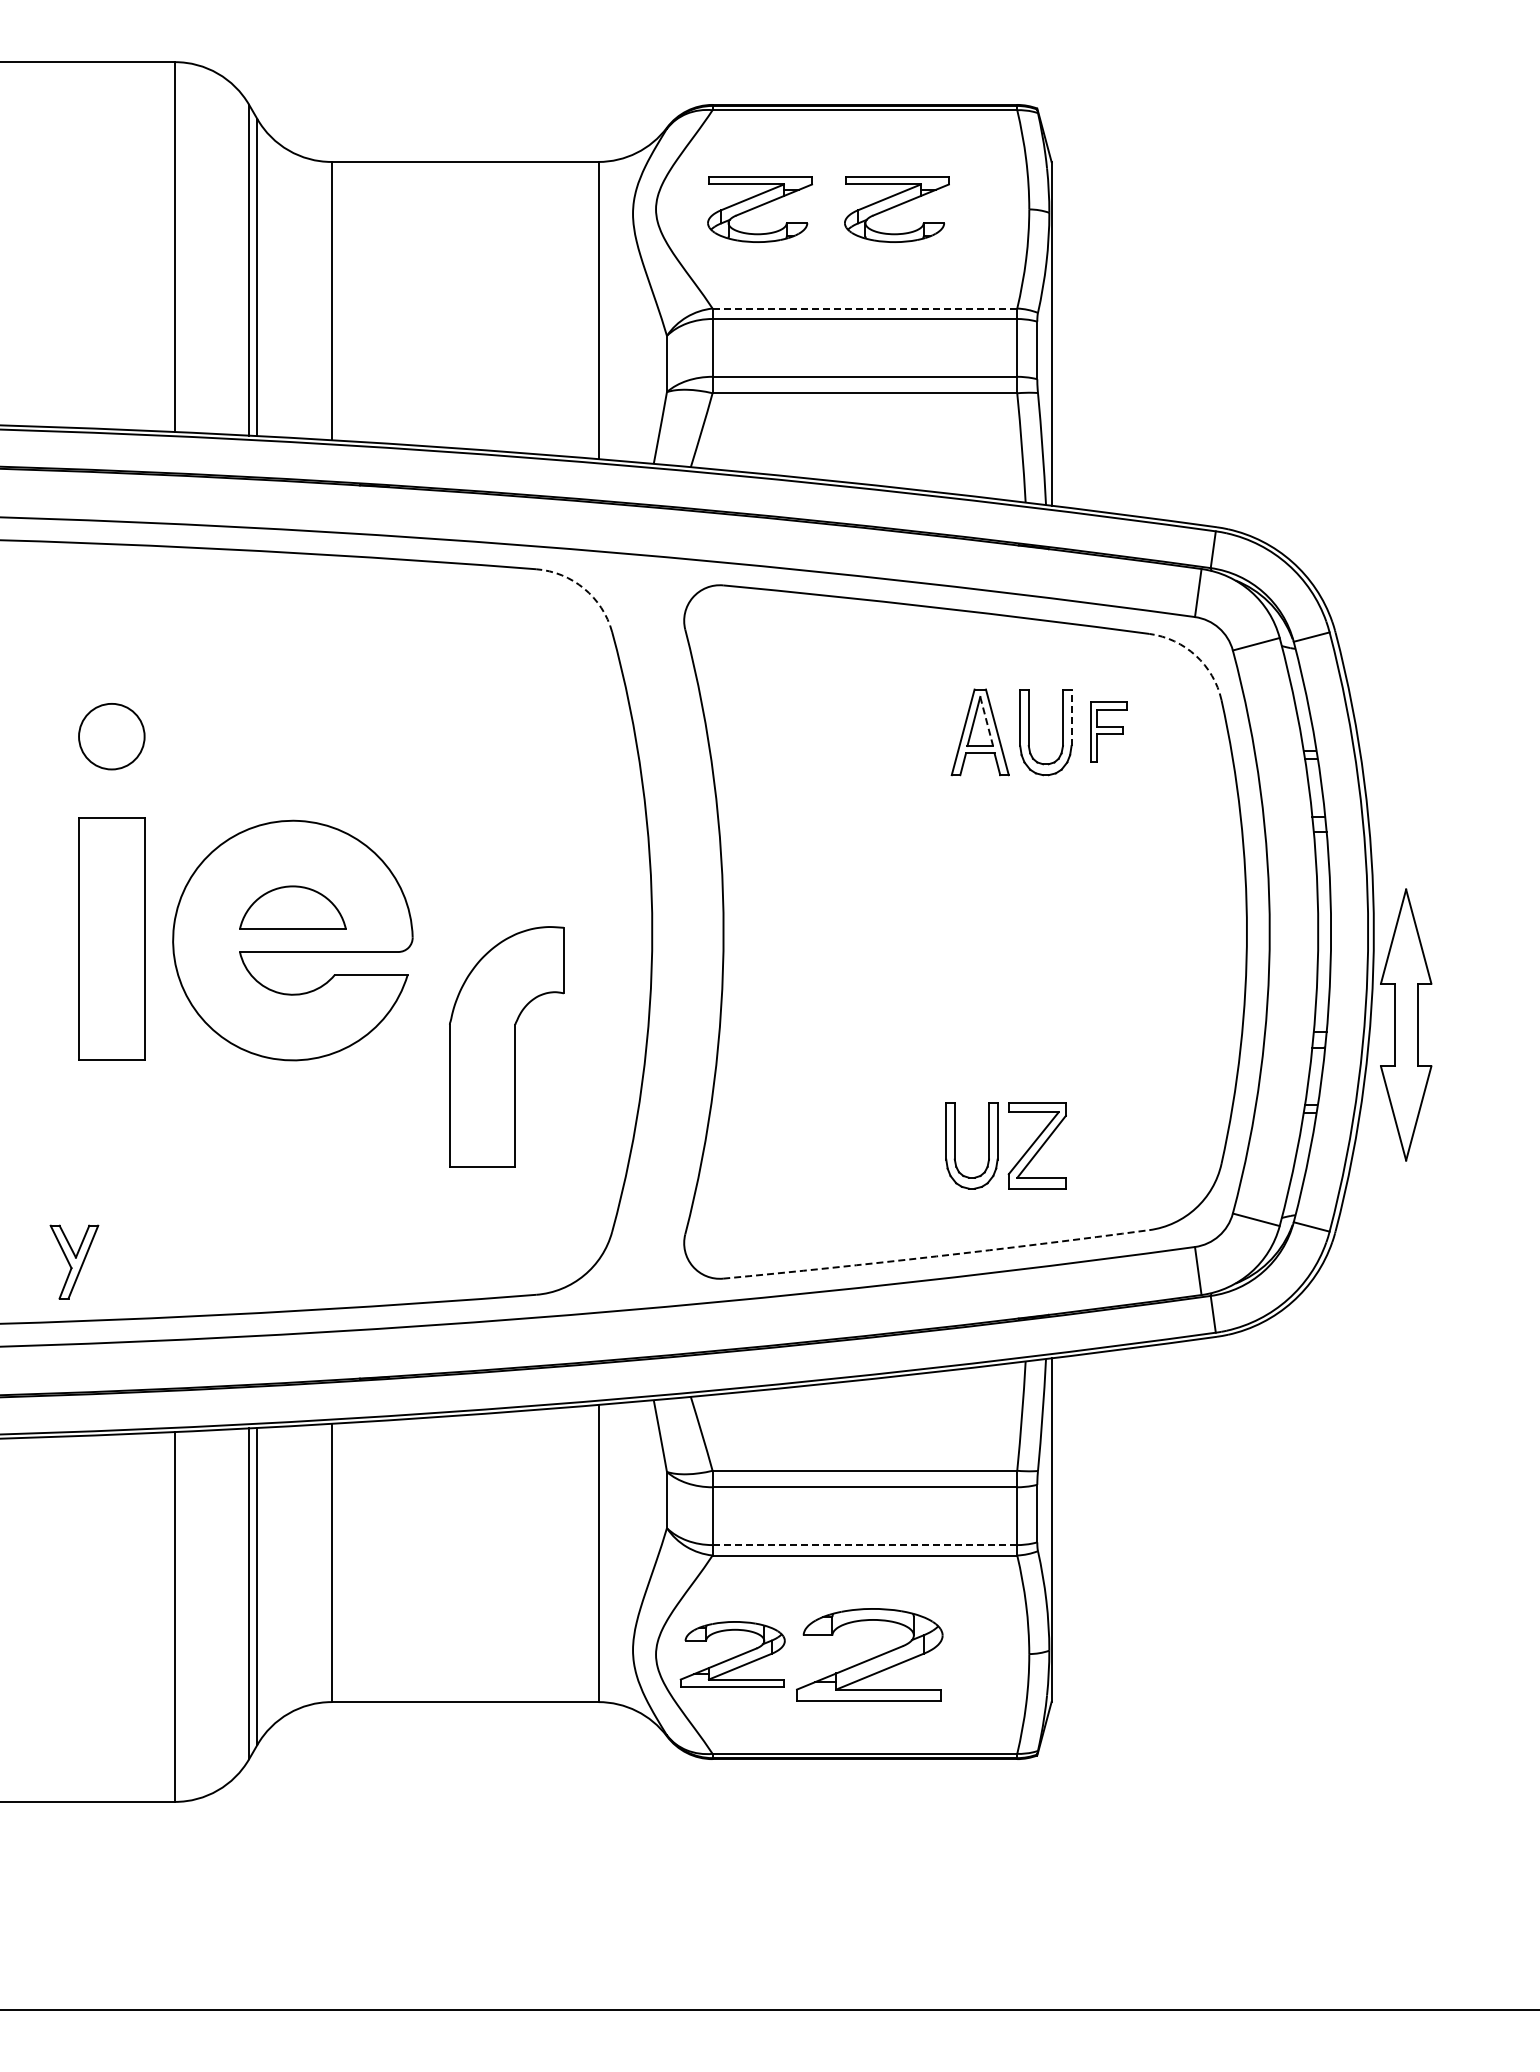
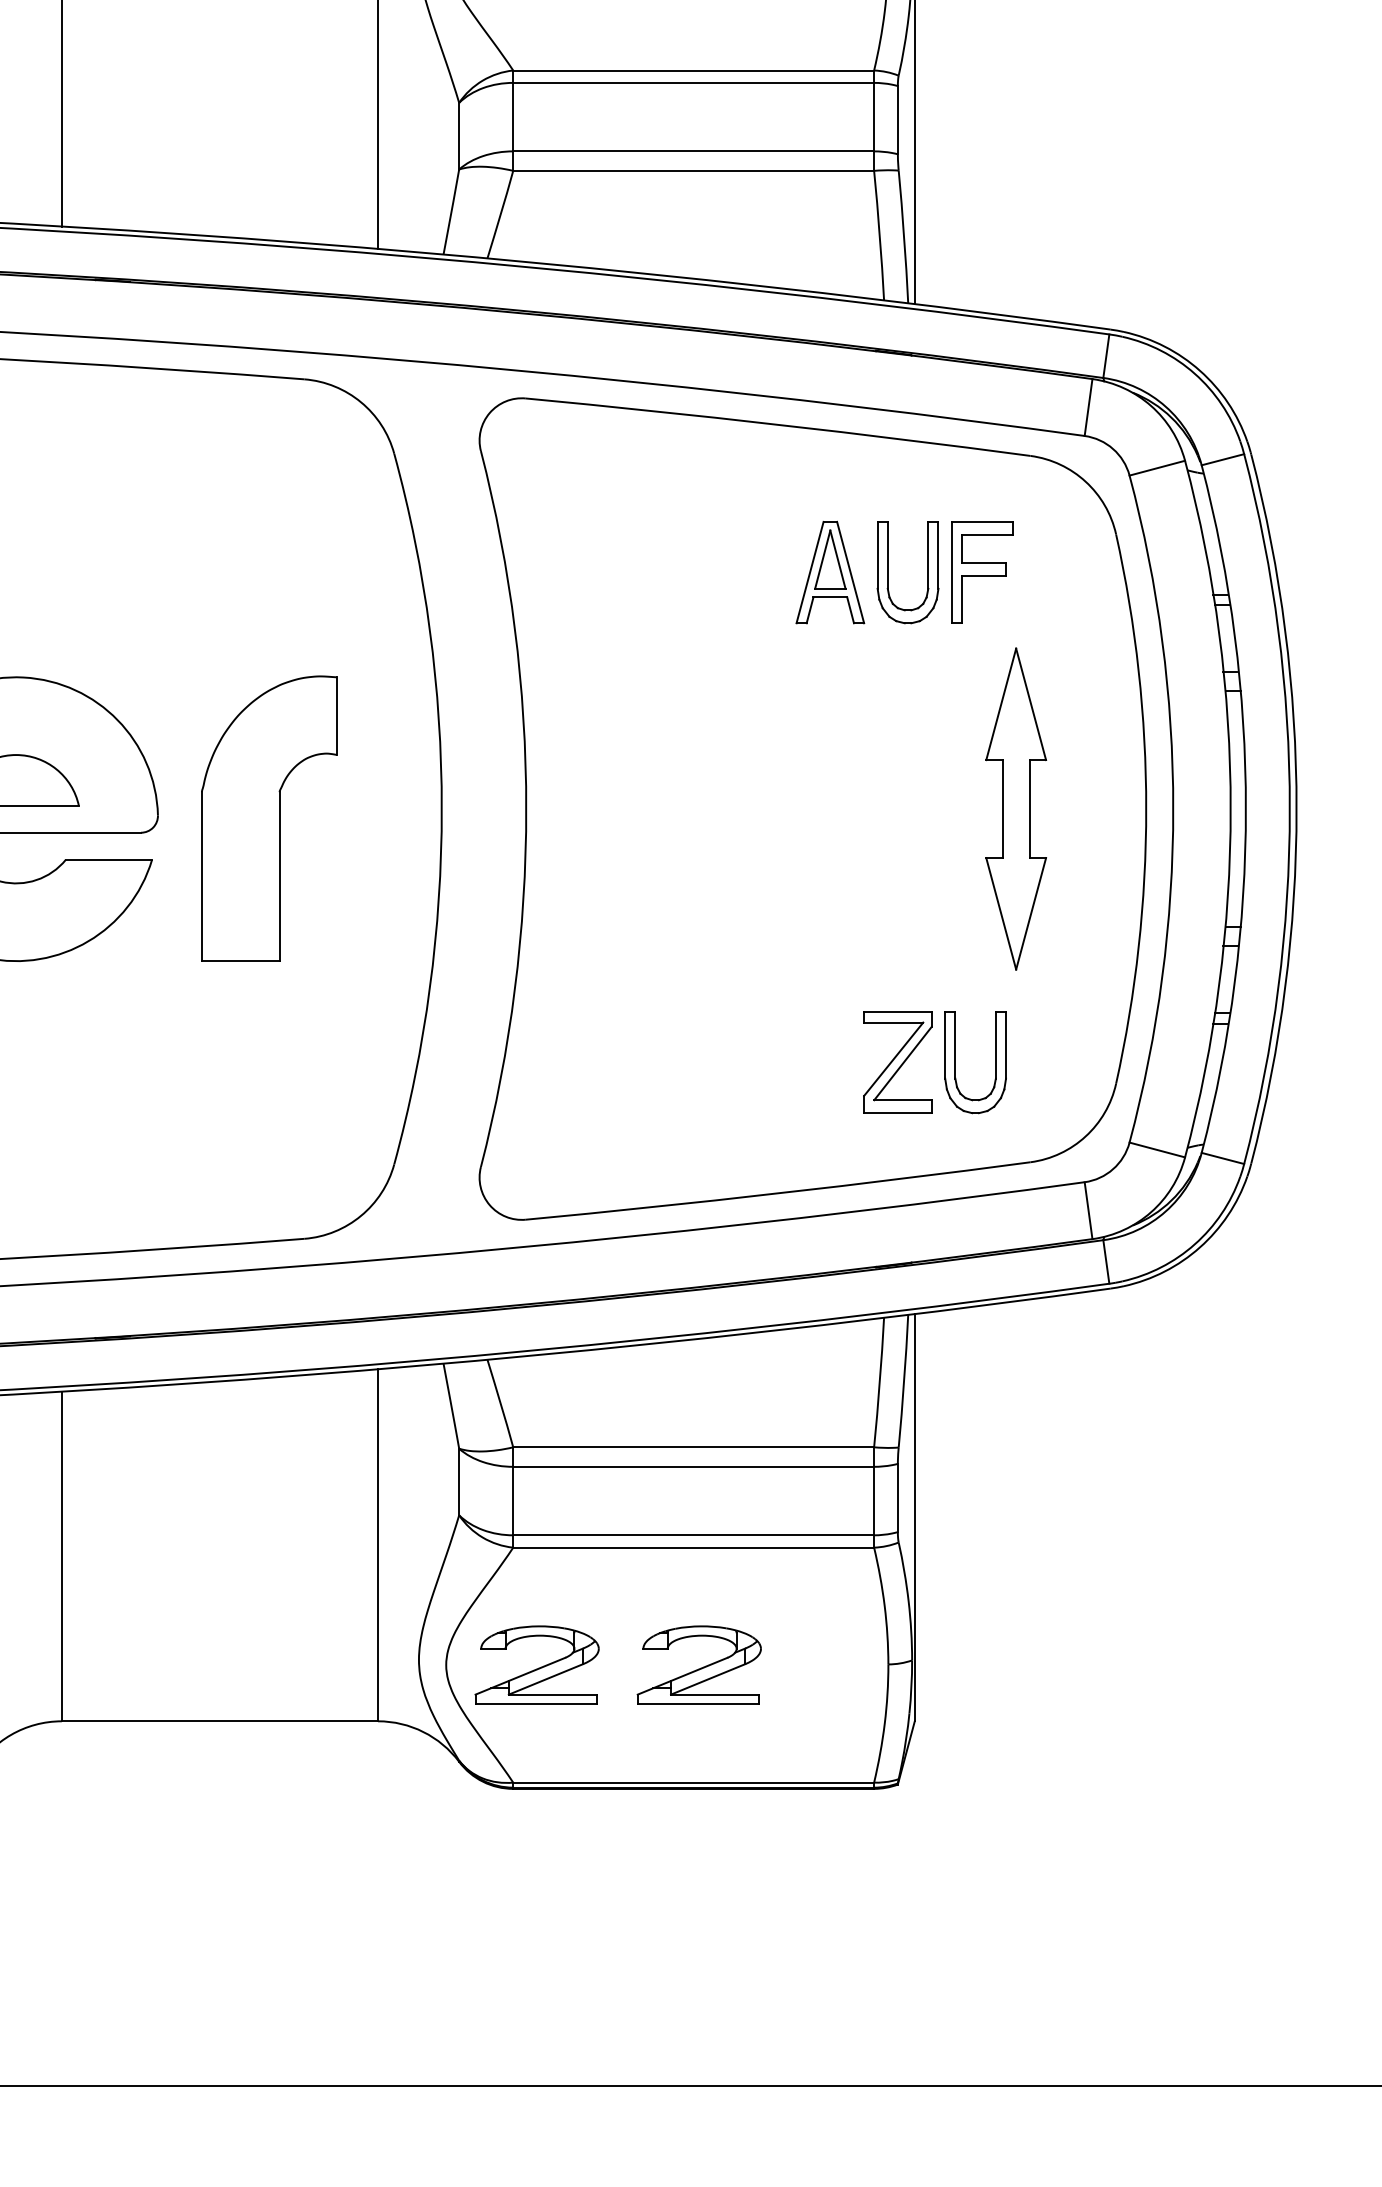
line: (865, 308) -> (694, 70), dashed -> solid
arc: (584, 588) -> (361, 402), dashed -> solid
arc: (1195, 655) -> (1085, 481), dashed -> solid
line: (1071, 717) -> (938, 554), dashed -> solid
line: (986, 721) -> (837, 559), dashed -> solid
part: (1108, 732) -> (982, 572), size x1.43
part: (1406, 1024) -> (1016, 808), moved
part: (506, 1046) -> (269, 817), moved
part: (955, 1145) -> (956, 1061), moved
arc: (936, 1256) -> (778, 1193), dashed -> solid
line: (864, 1545) -> (693, 1535), dashed -> solid
part: (869, 1654) -> (699, 1664), size x0.71

